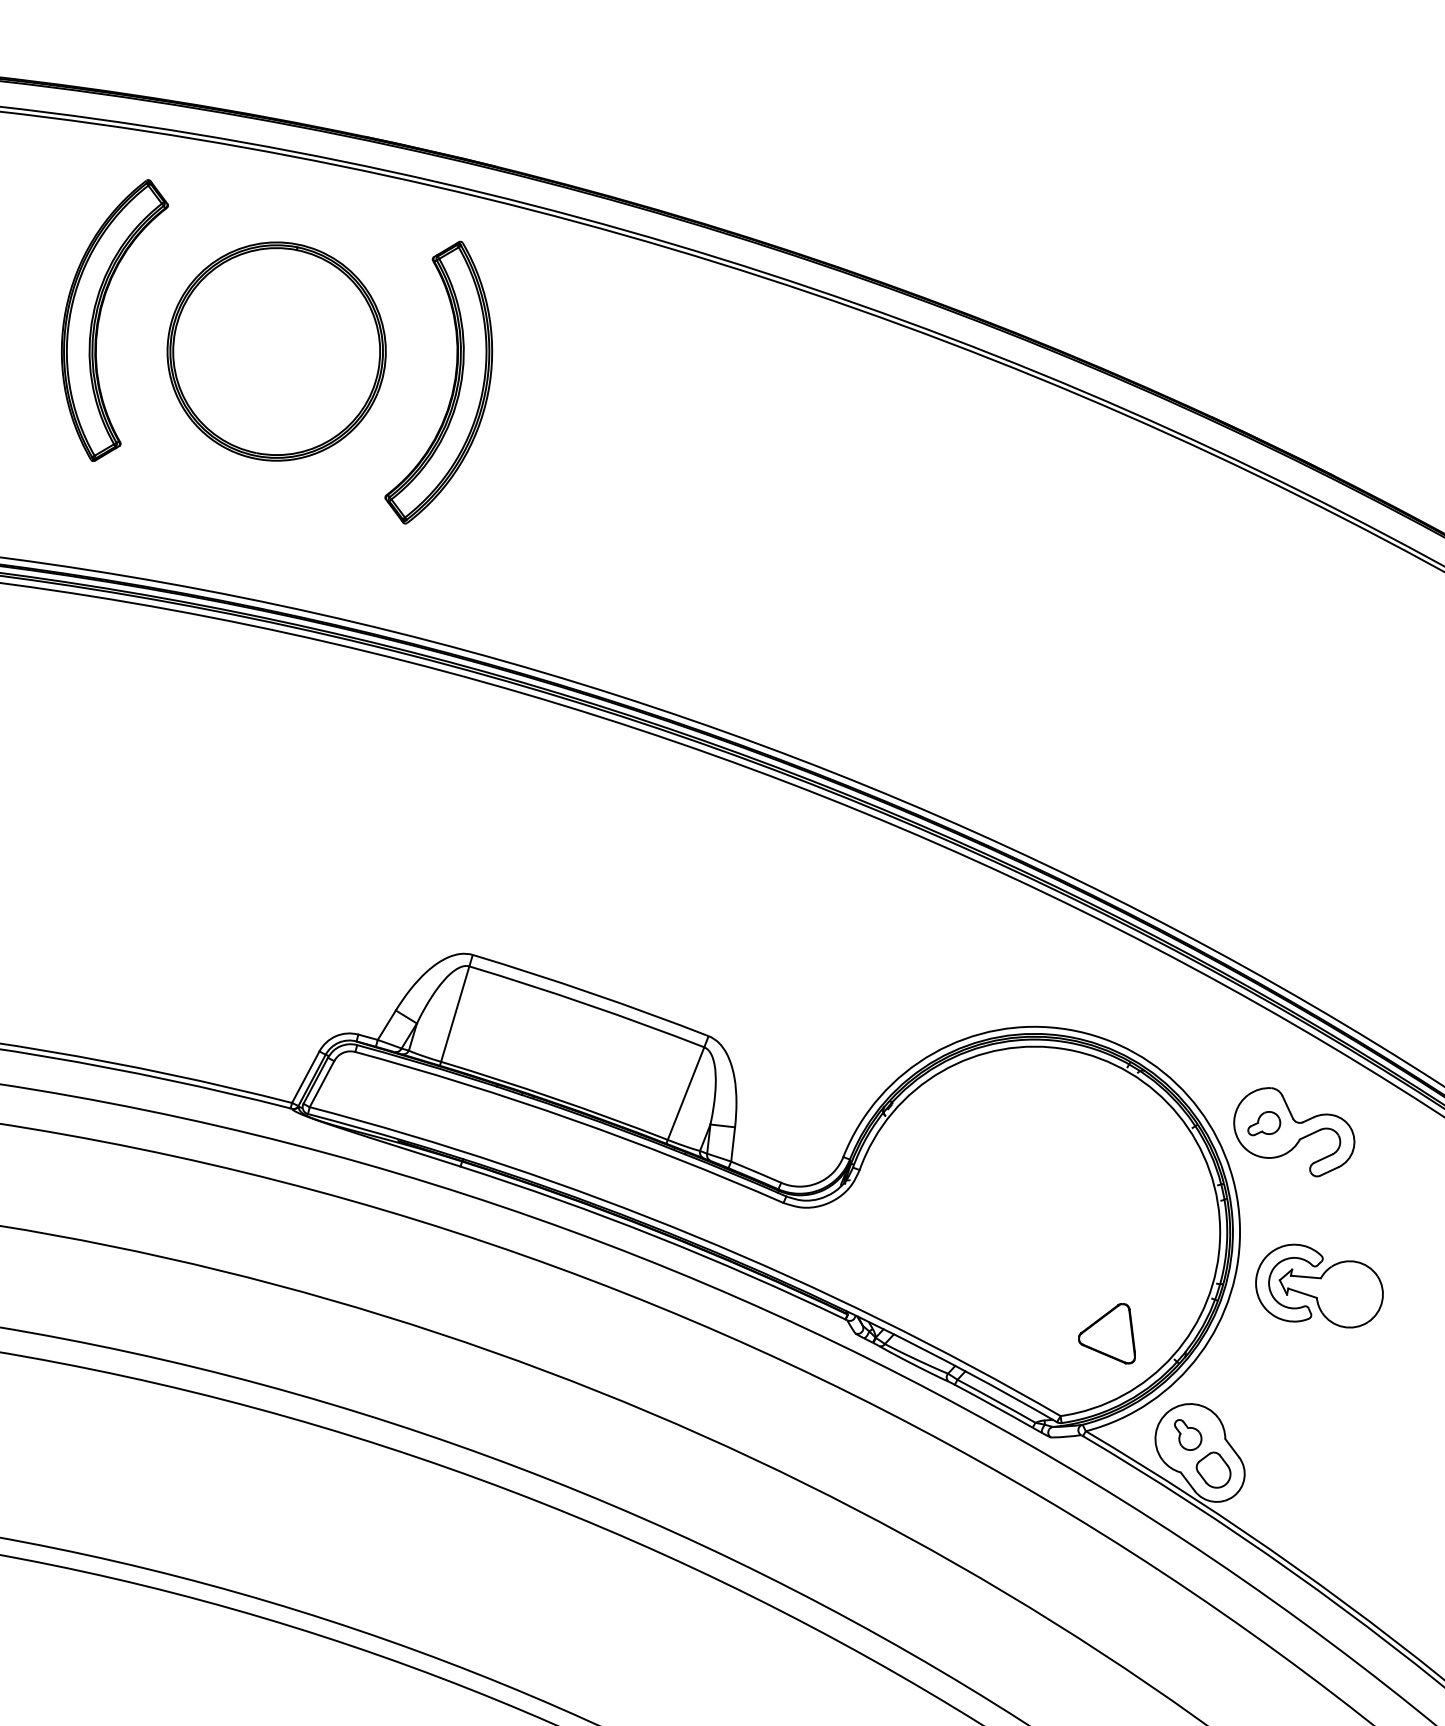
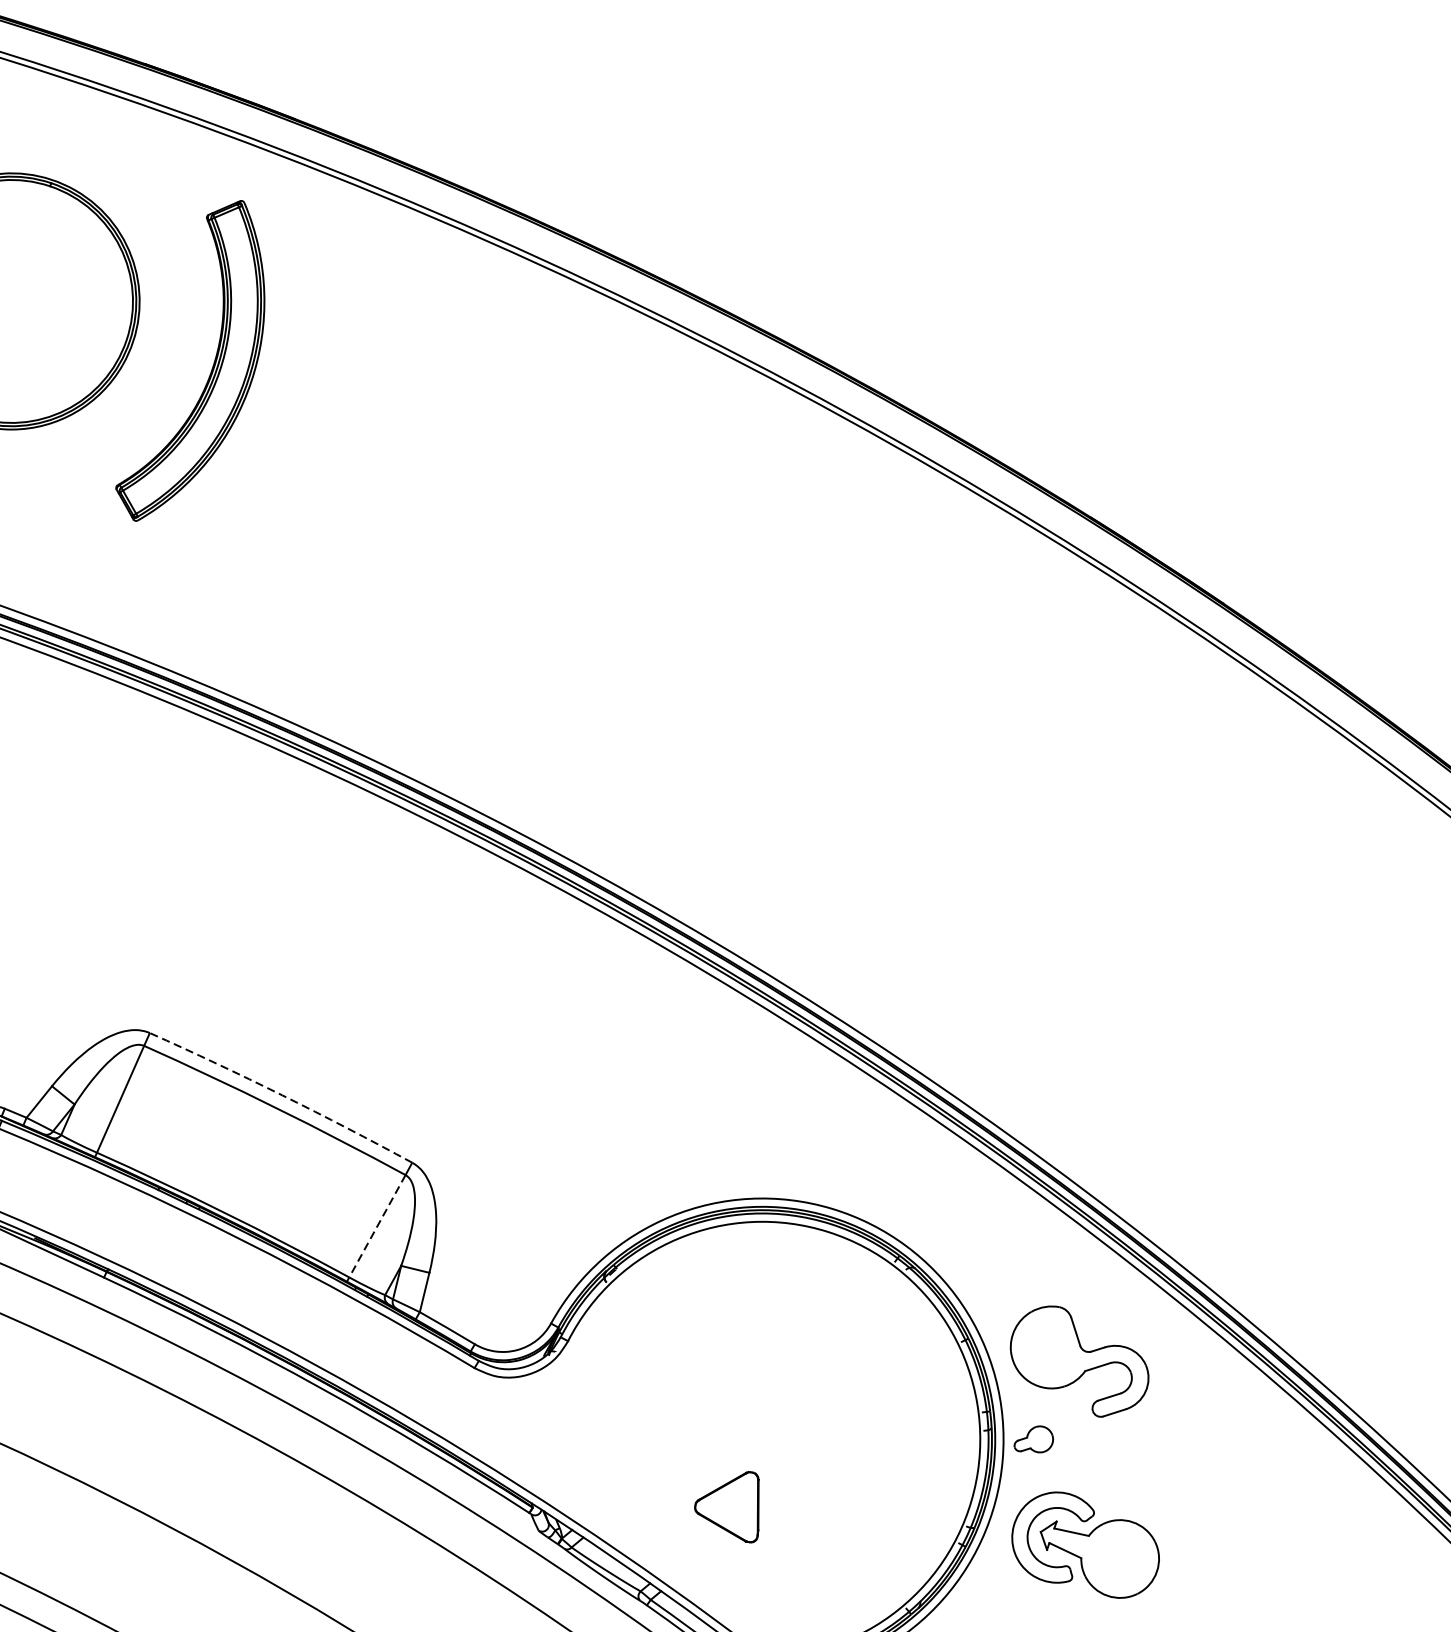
arc: (591, 993) -> (282, 1095), solid -> dashed
line: (686, 1093) -> (377, 1226), solid -> dashed
part: (1264, 1123) -> (1034, 1439), moved
part: (1106, 1333) -> (728, 1504), moved

